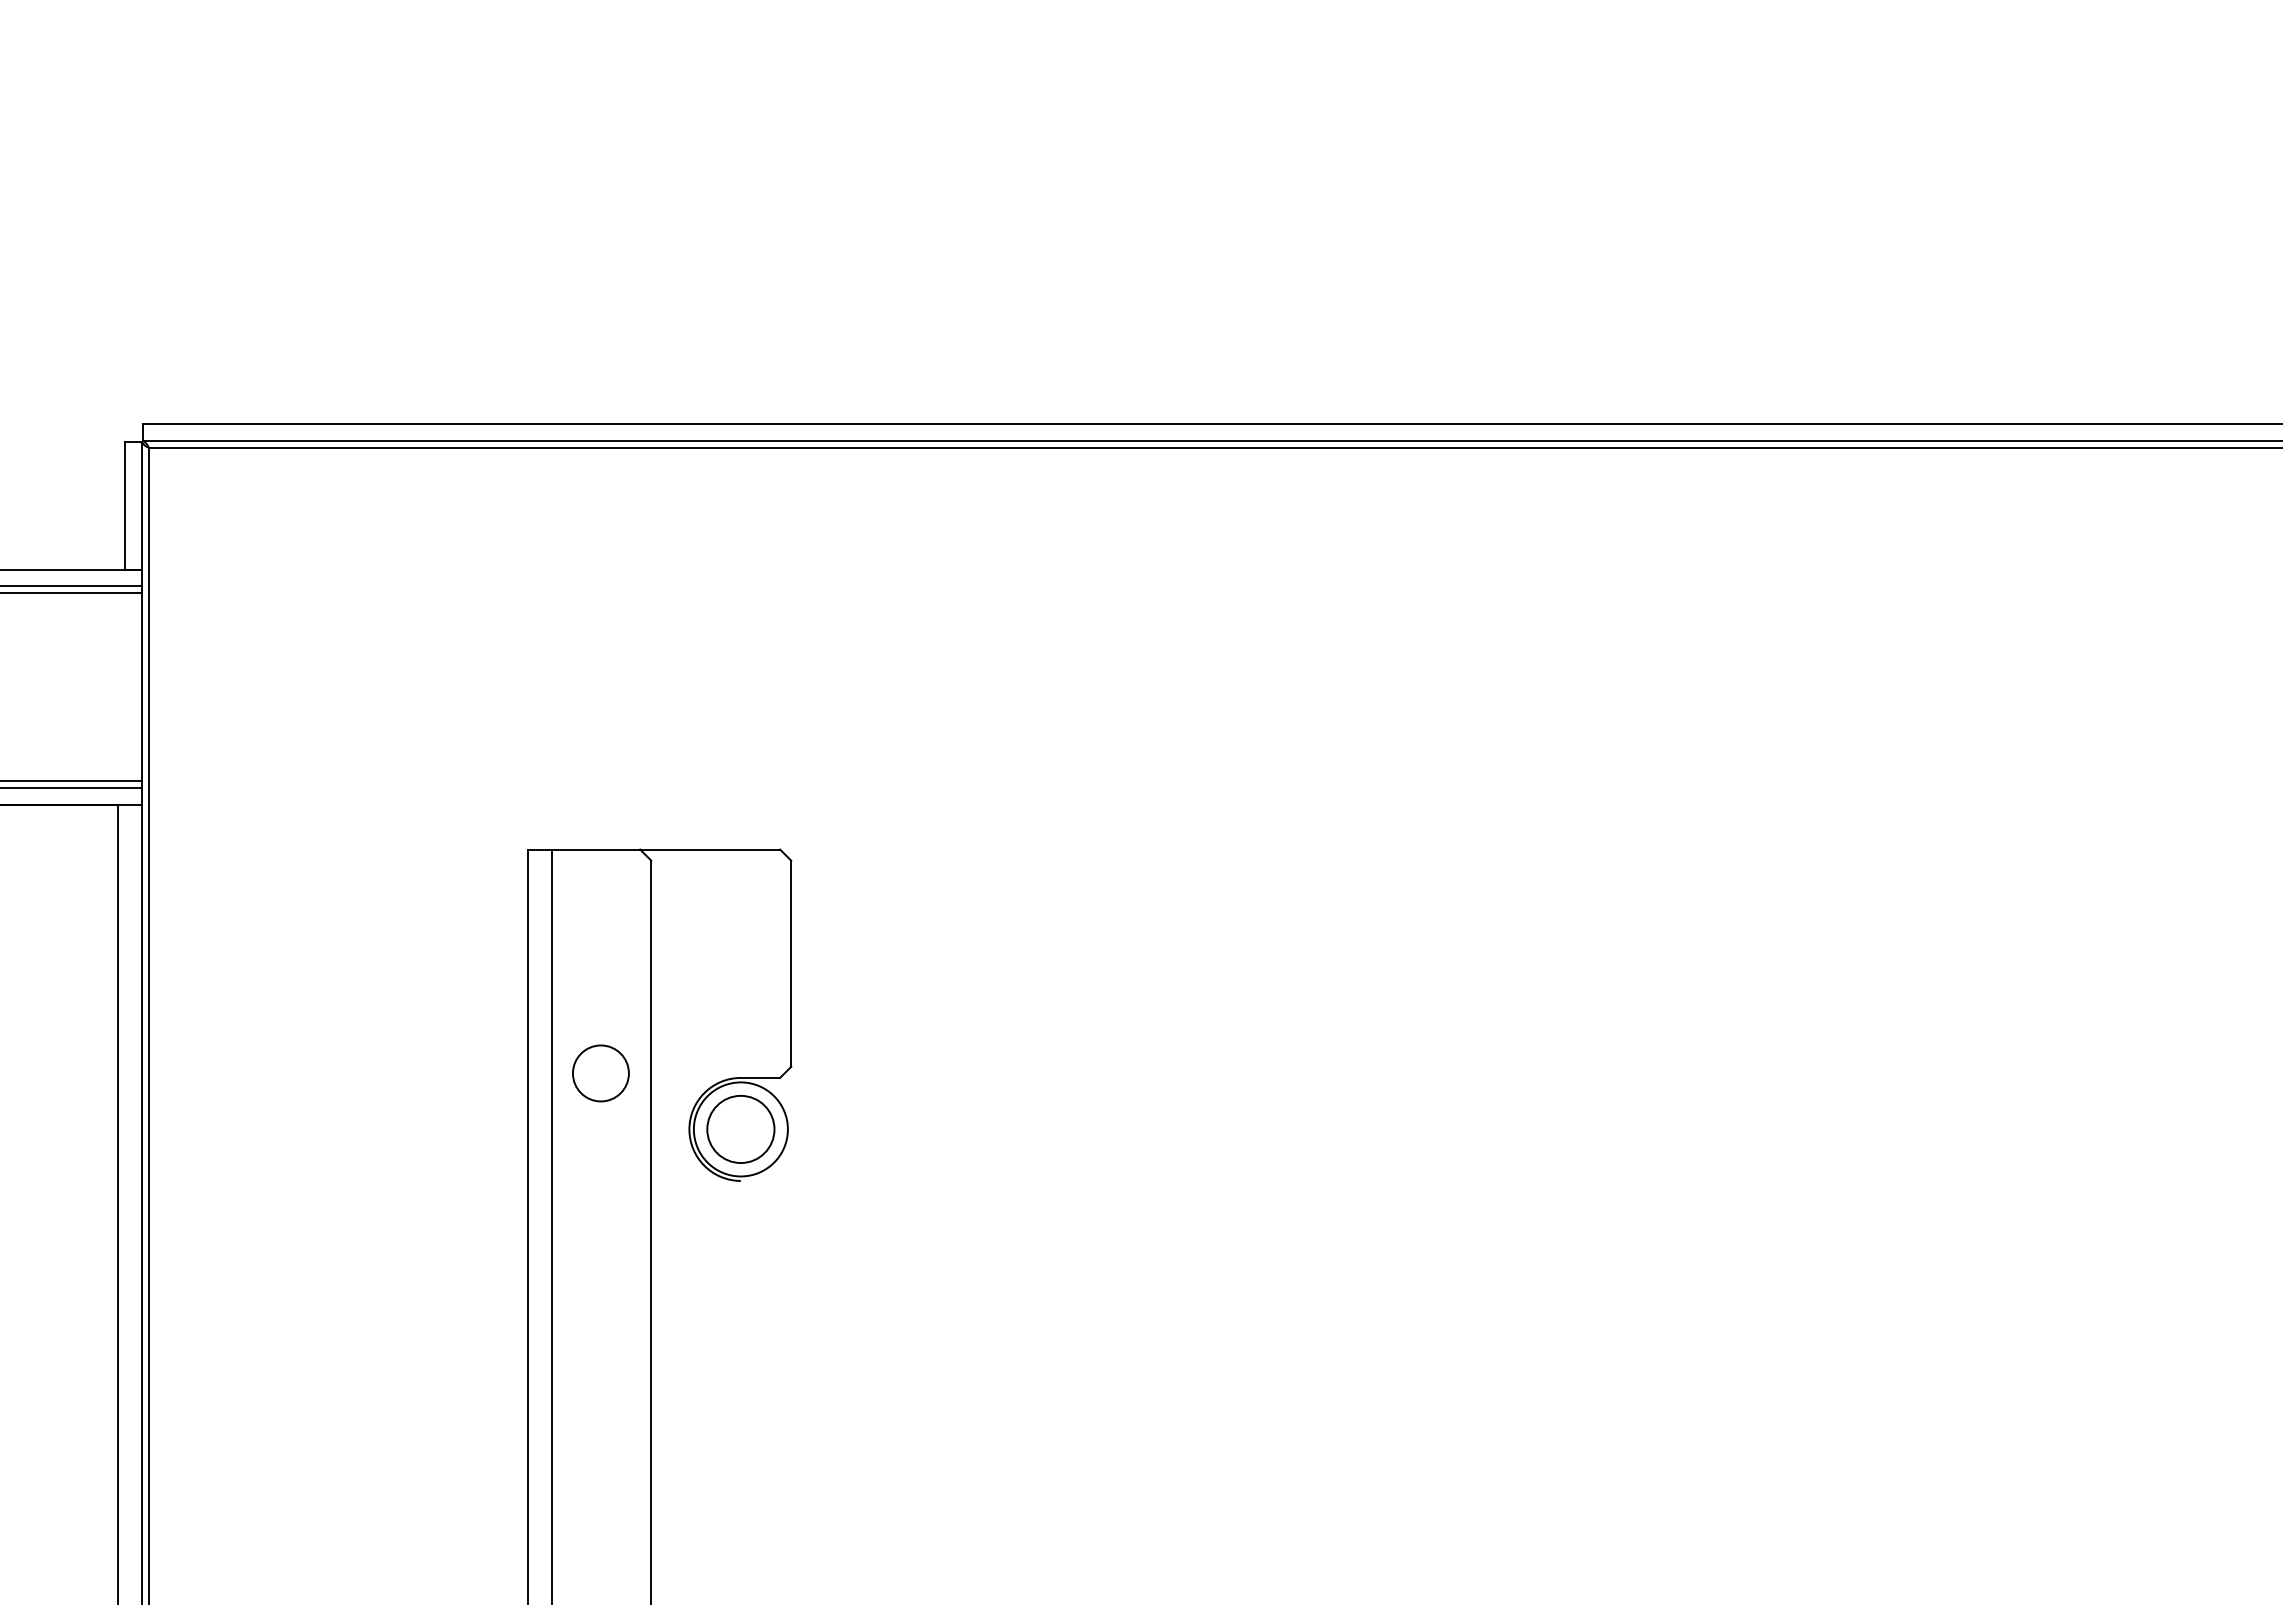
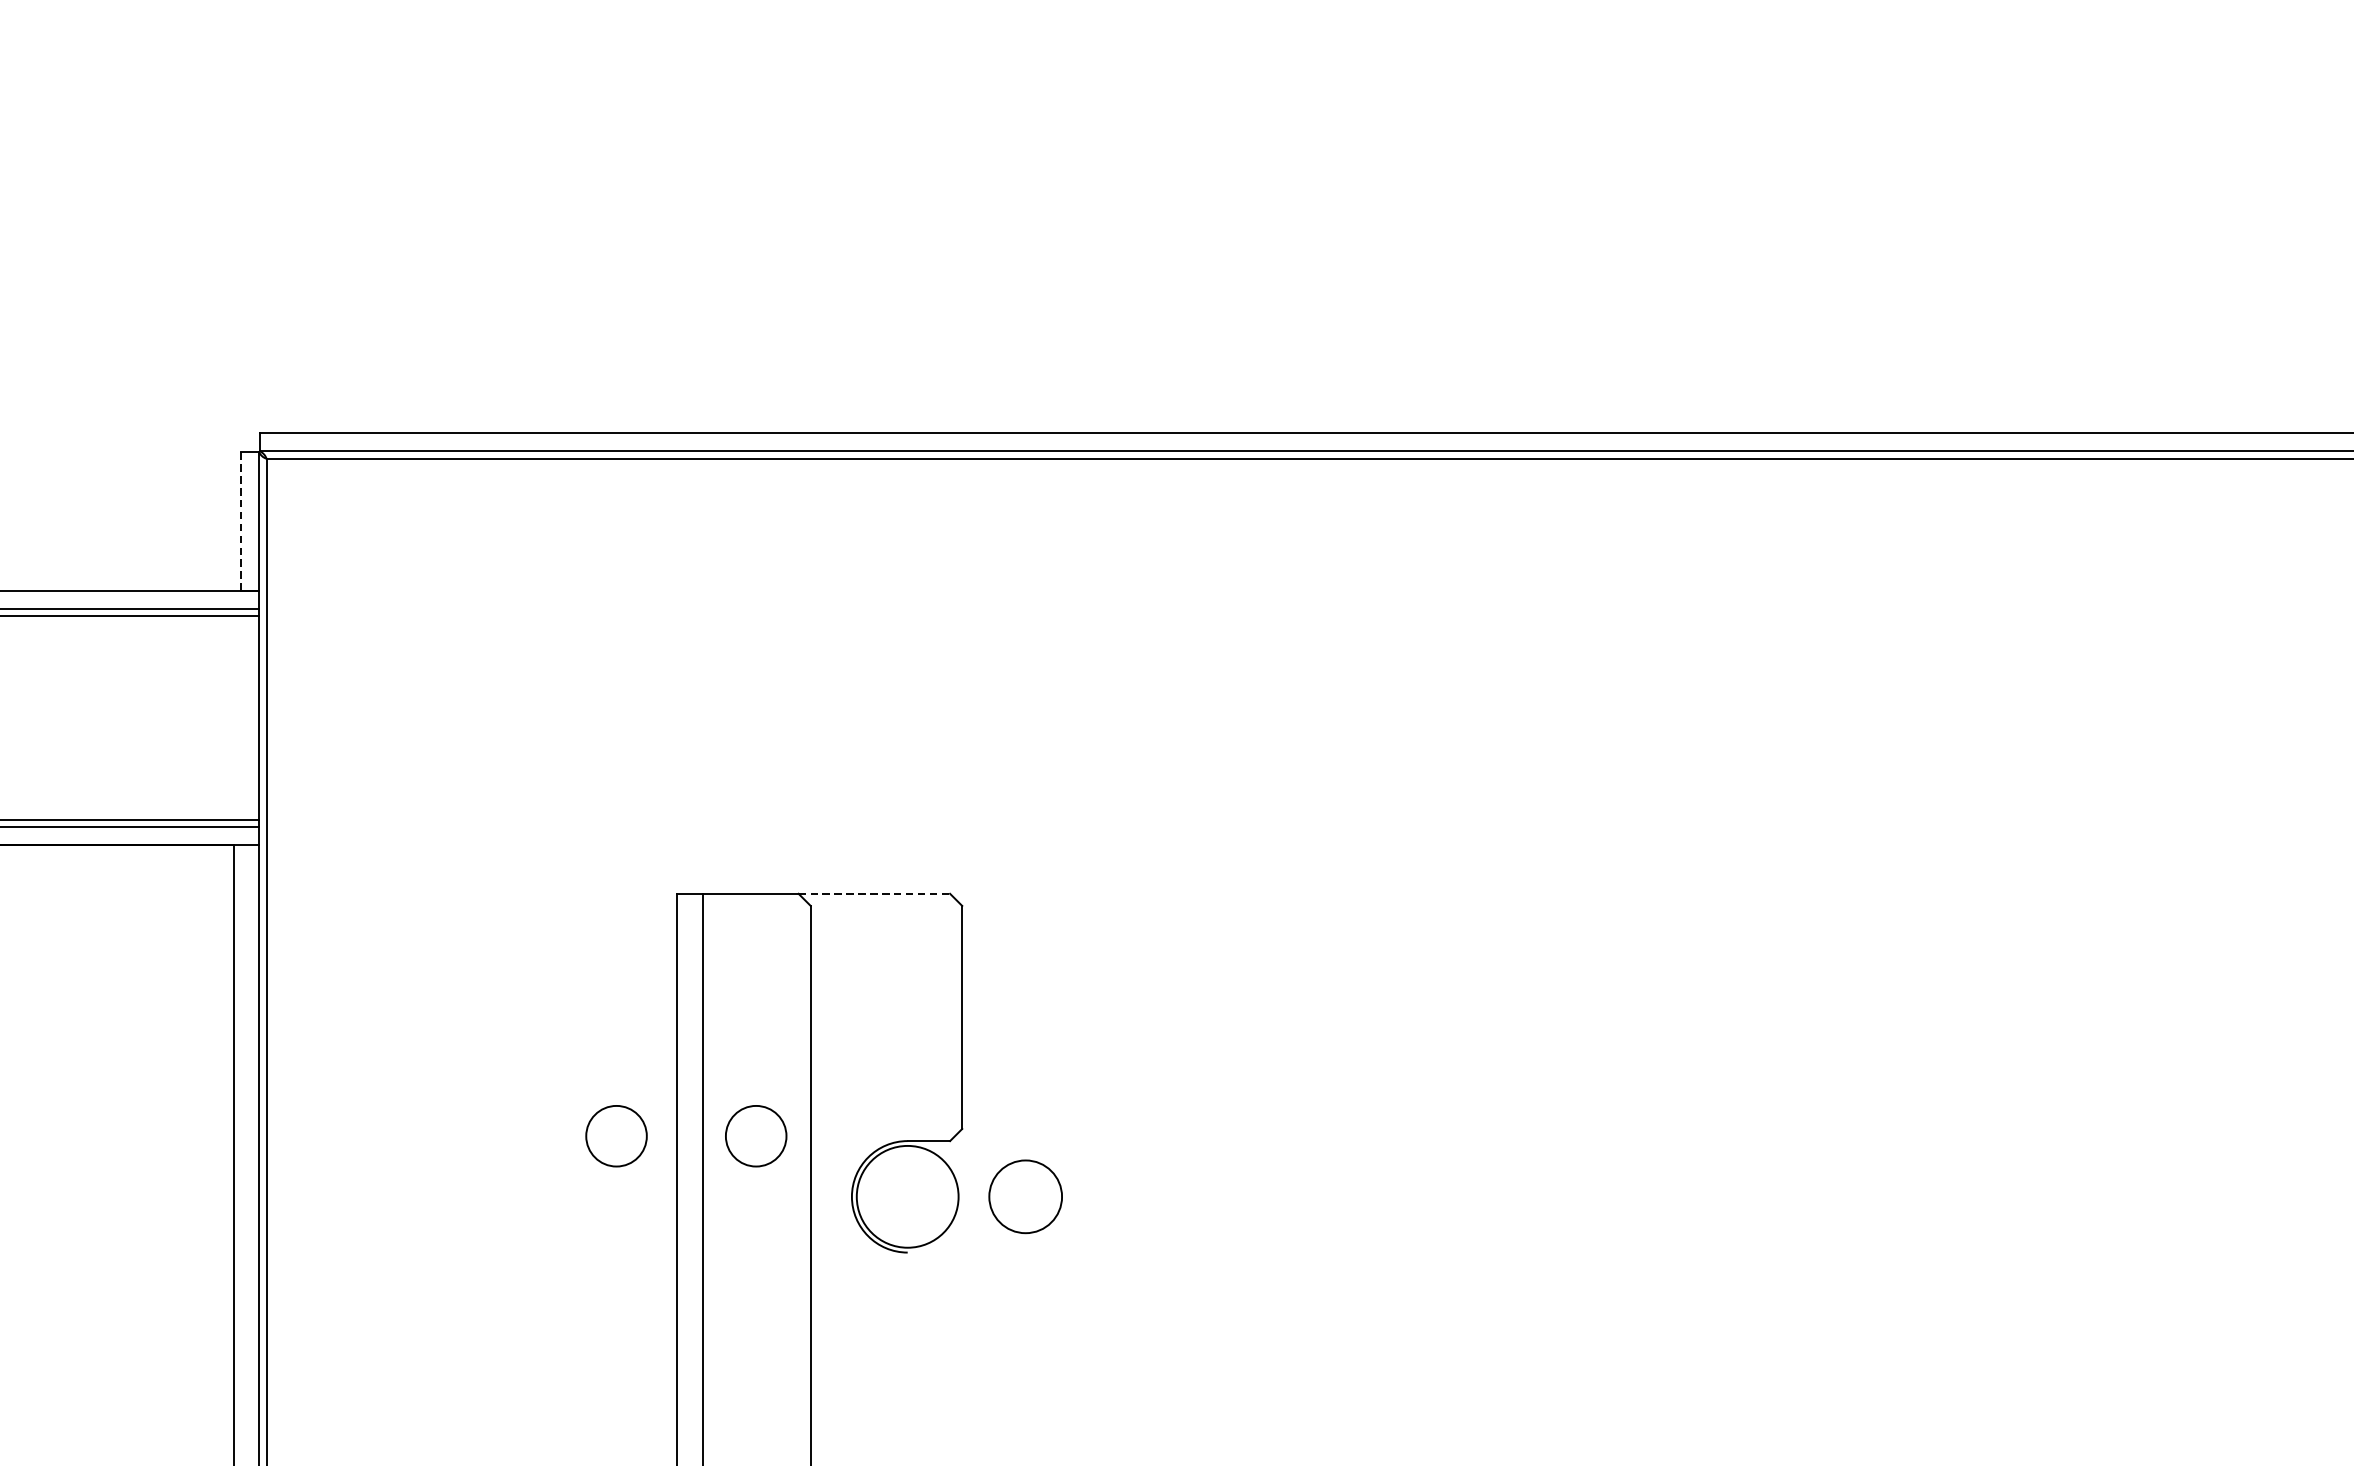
line: (125, 505) -> (241, 521), solid -> dashed
line: (710, 849) -> (874, 893), solid -> dashed
circle: (471, 1073) -> (616, 1136), added
circle: (740, 1129) -> (1025, 1196), moved

